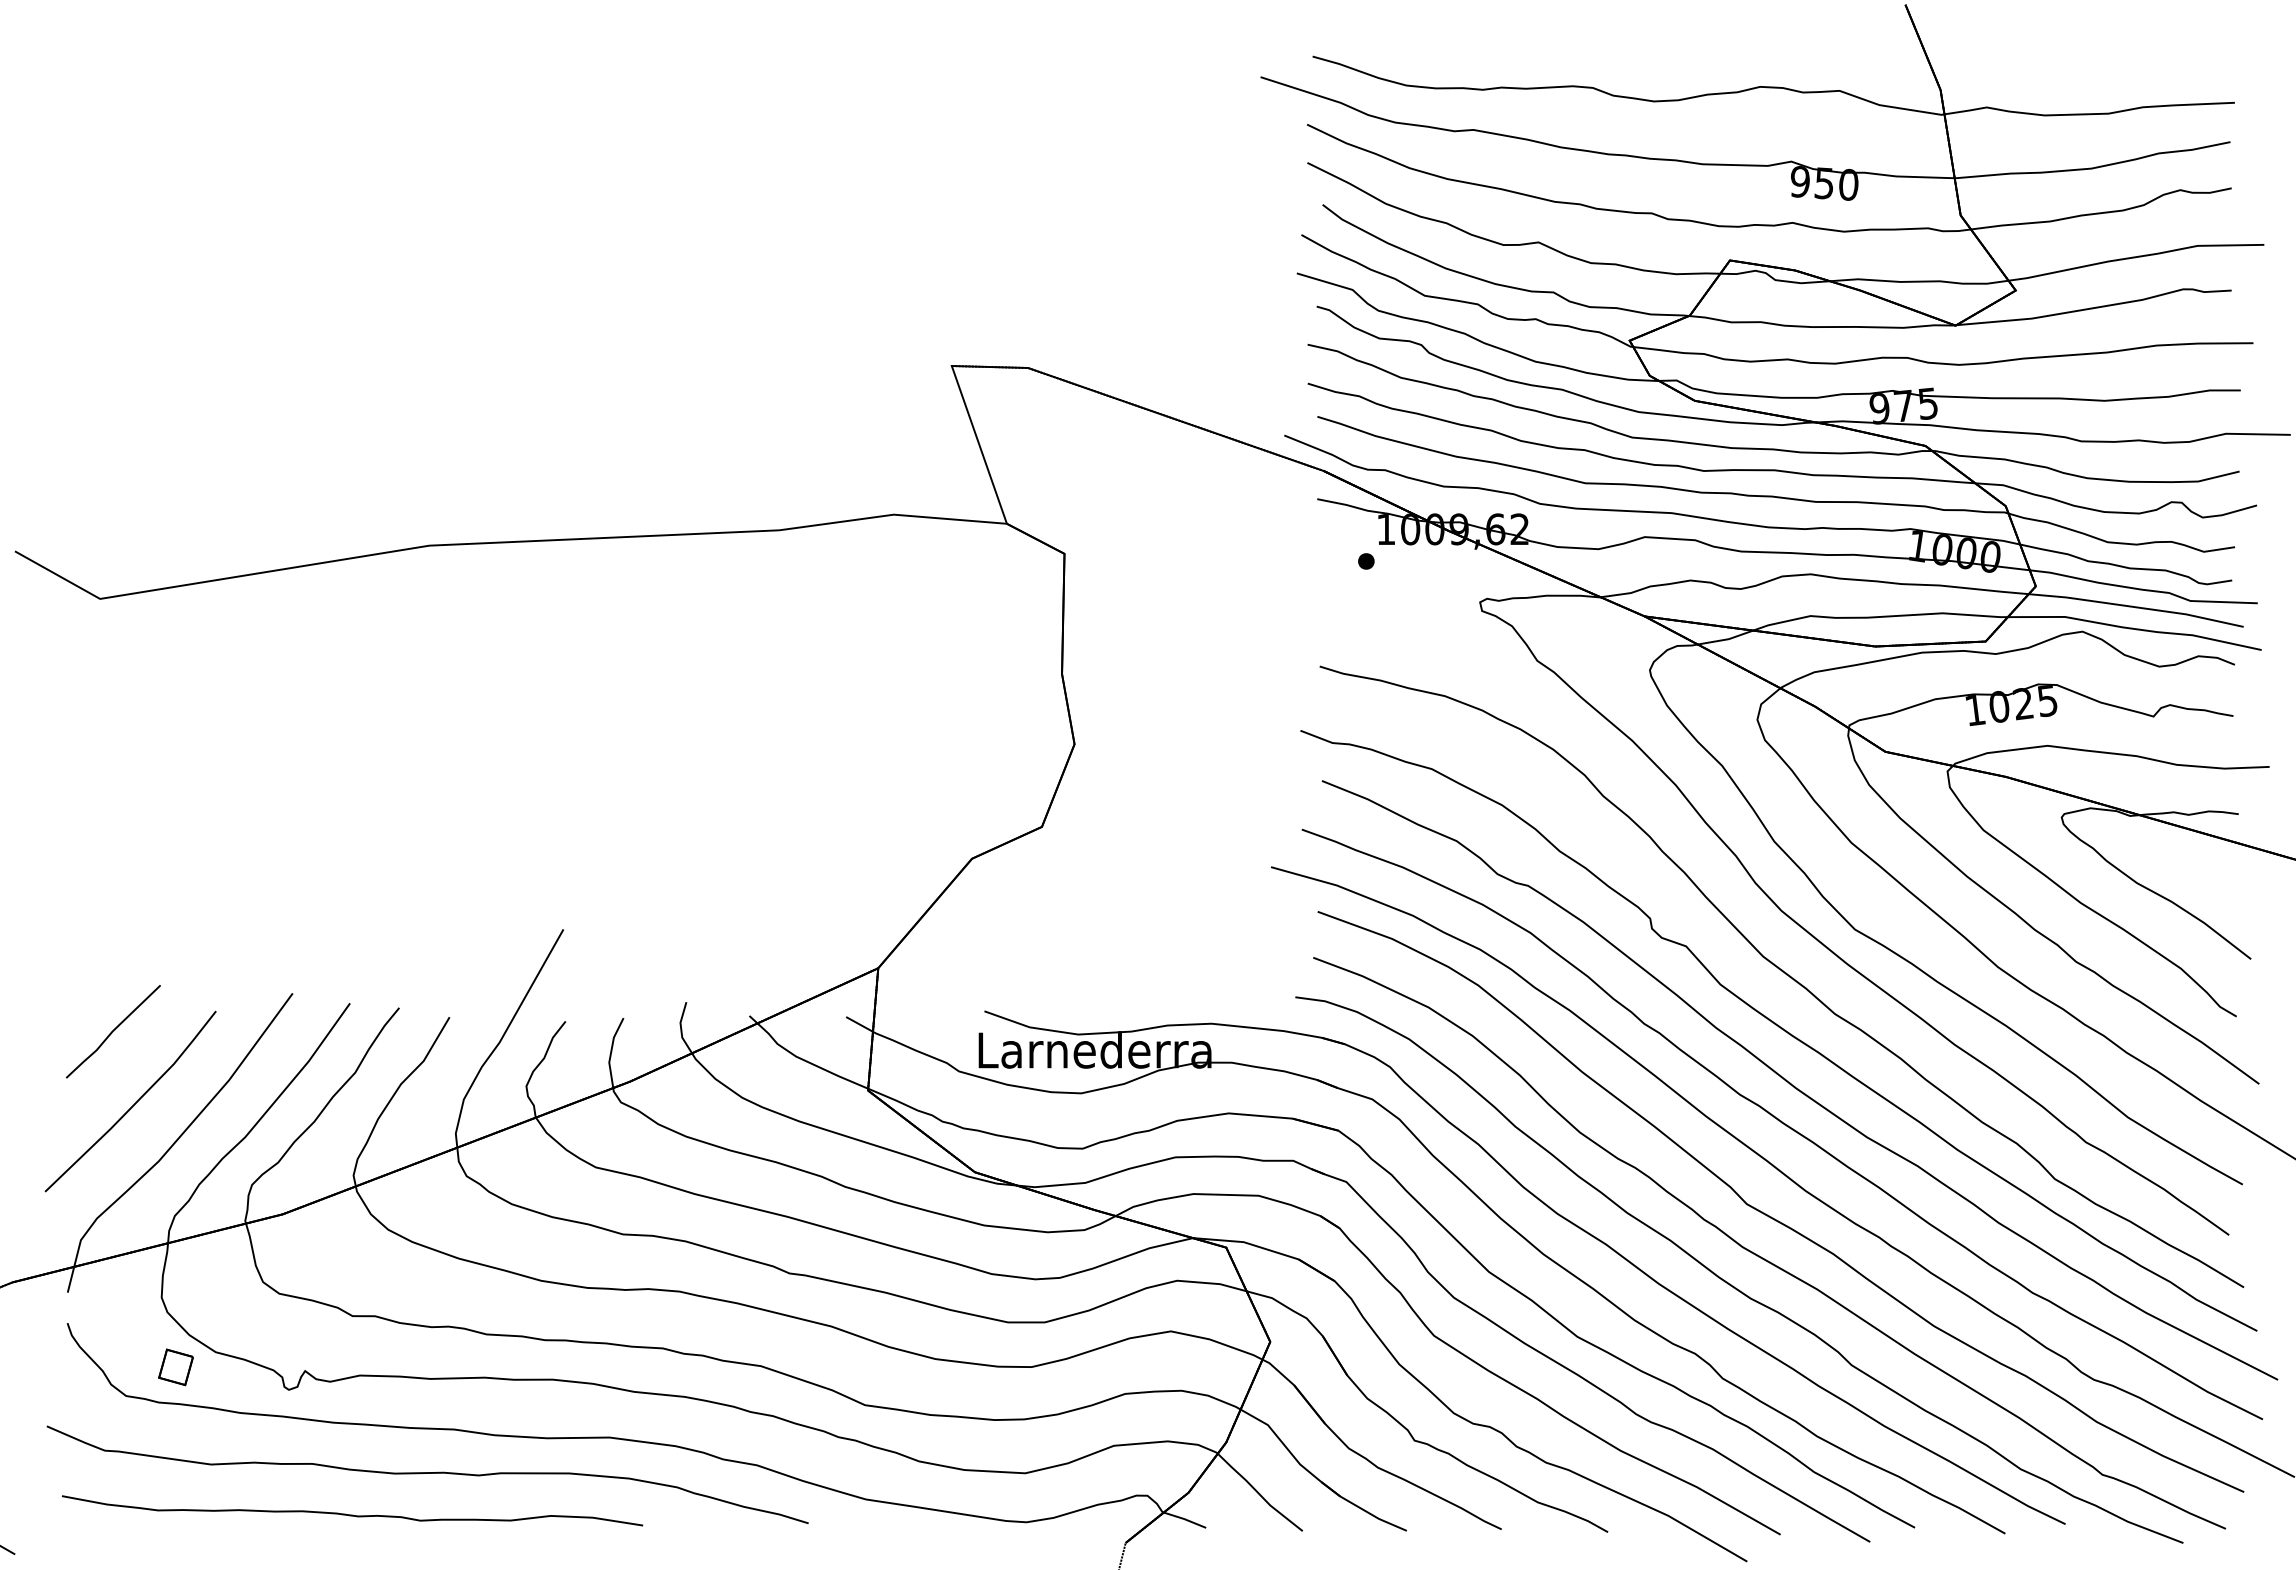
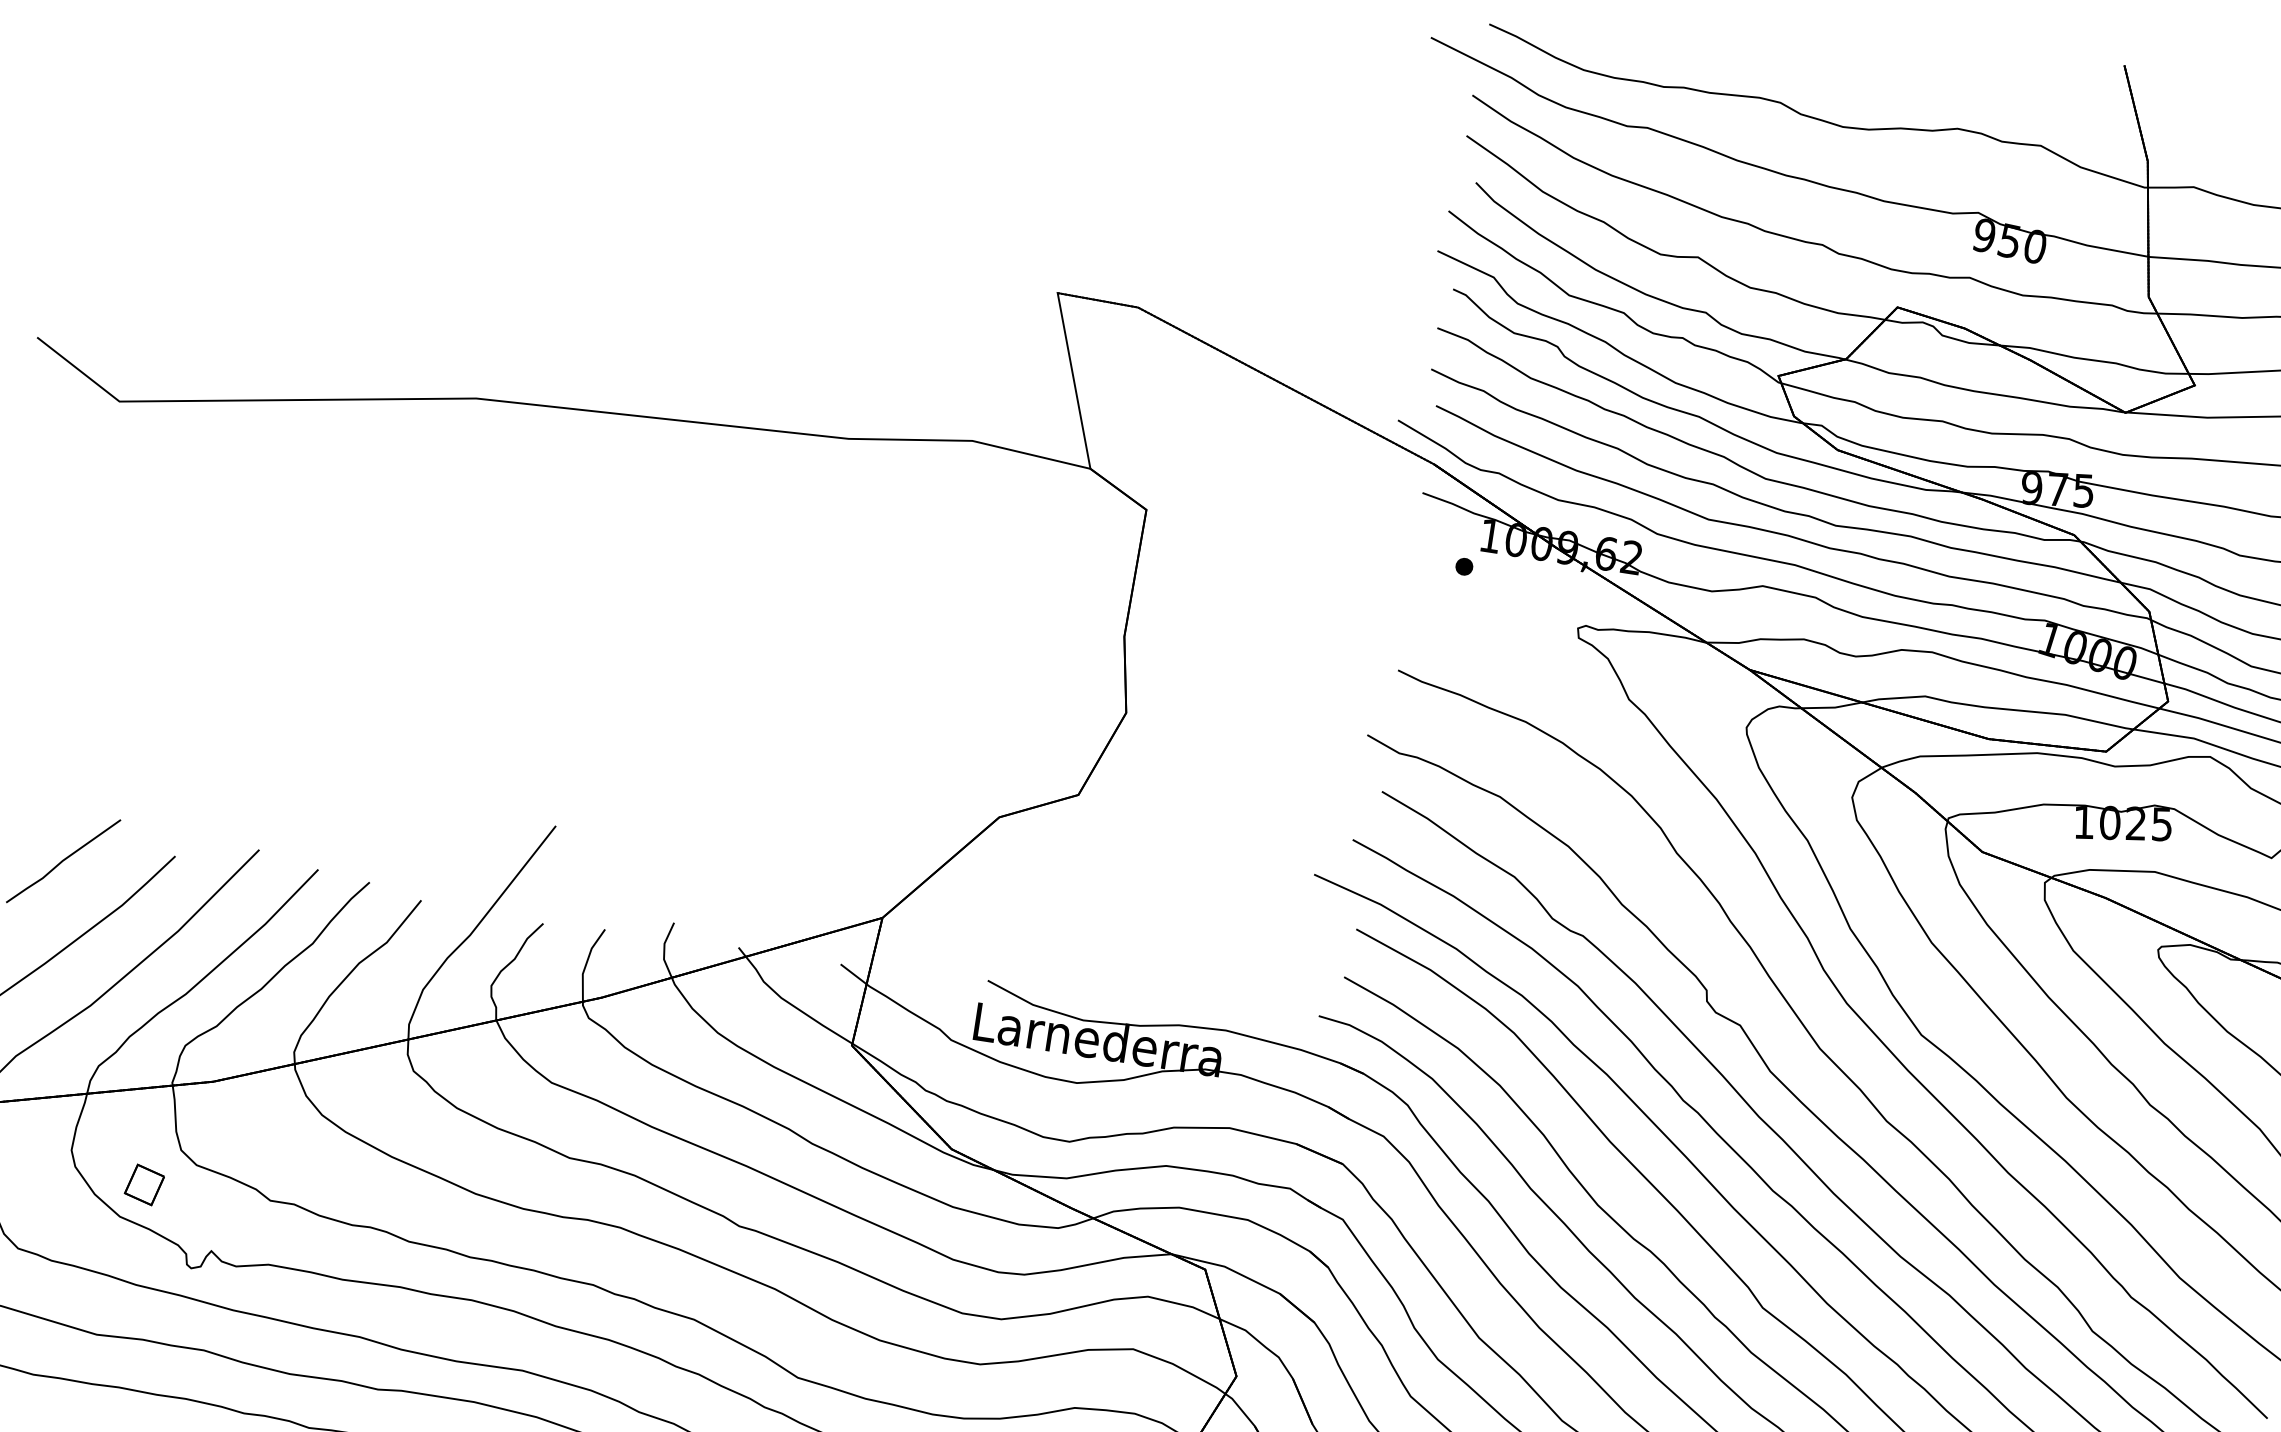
part: (175, 1367) -> (143, 1184), moved

